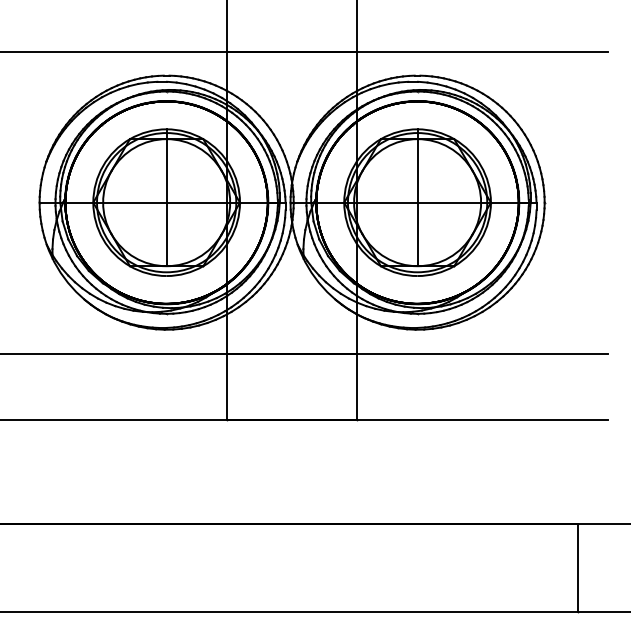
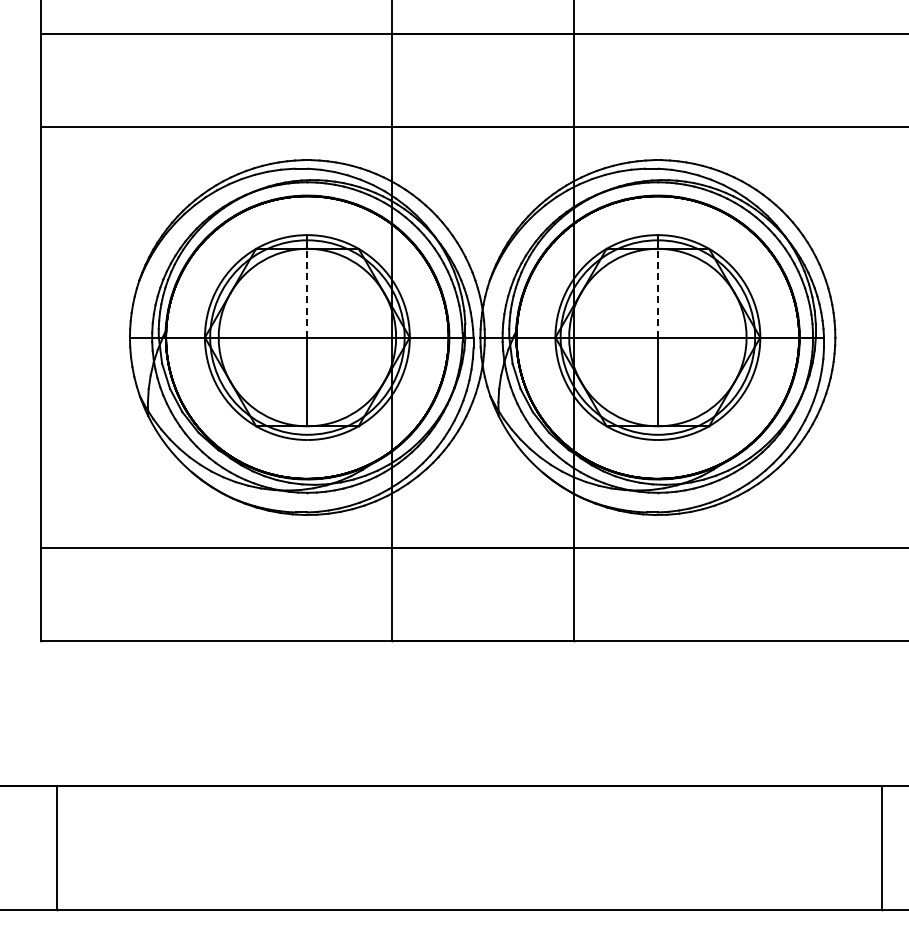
line: (166, 170) -> (307, 292), solid -> dashed
line: (417, 170) -> (657, 292), solid -> dashed

